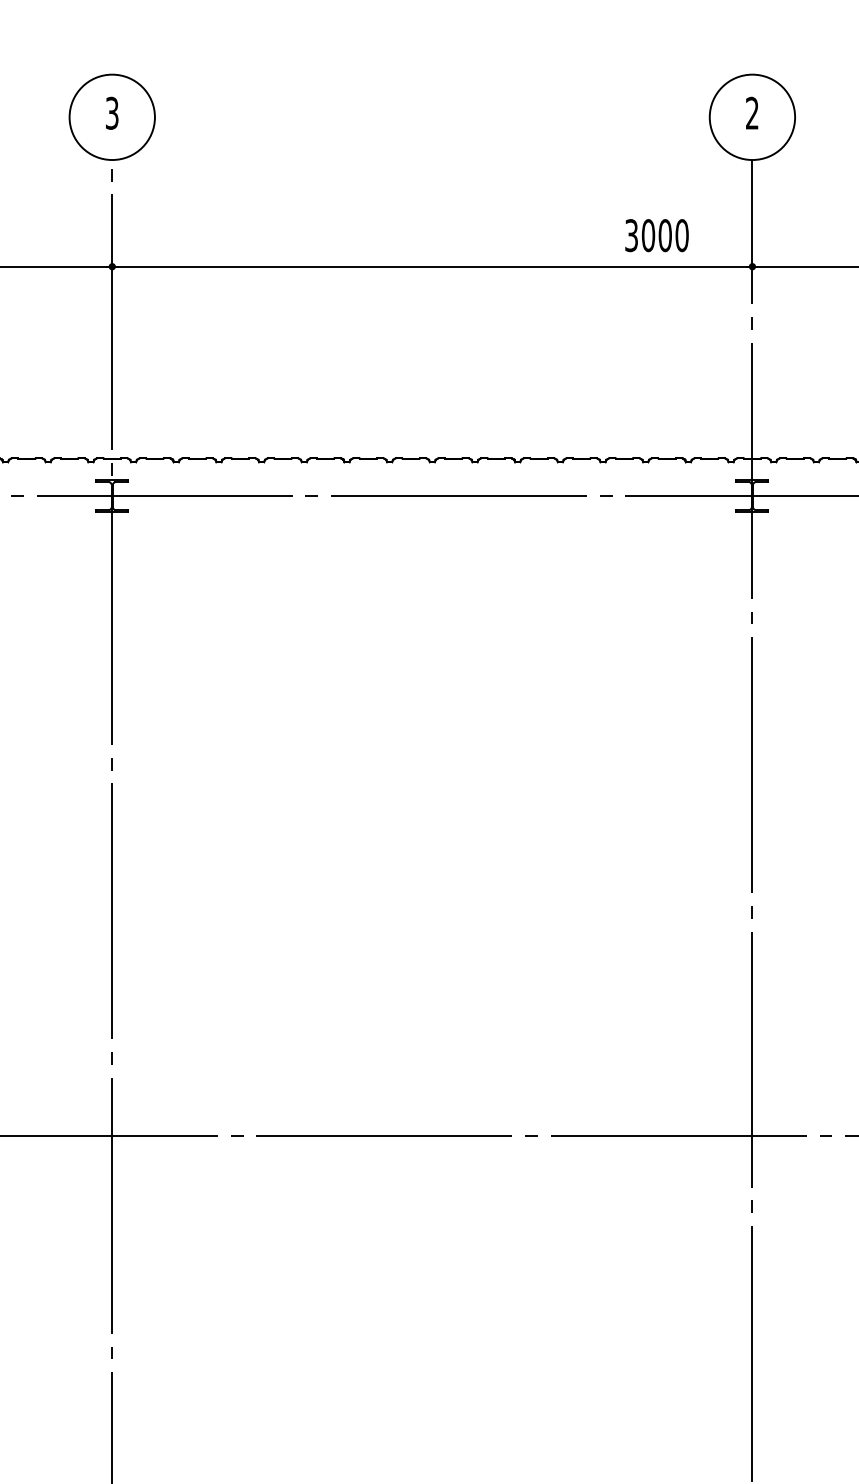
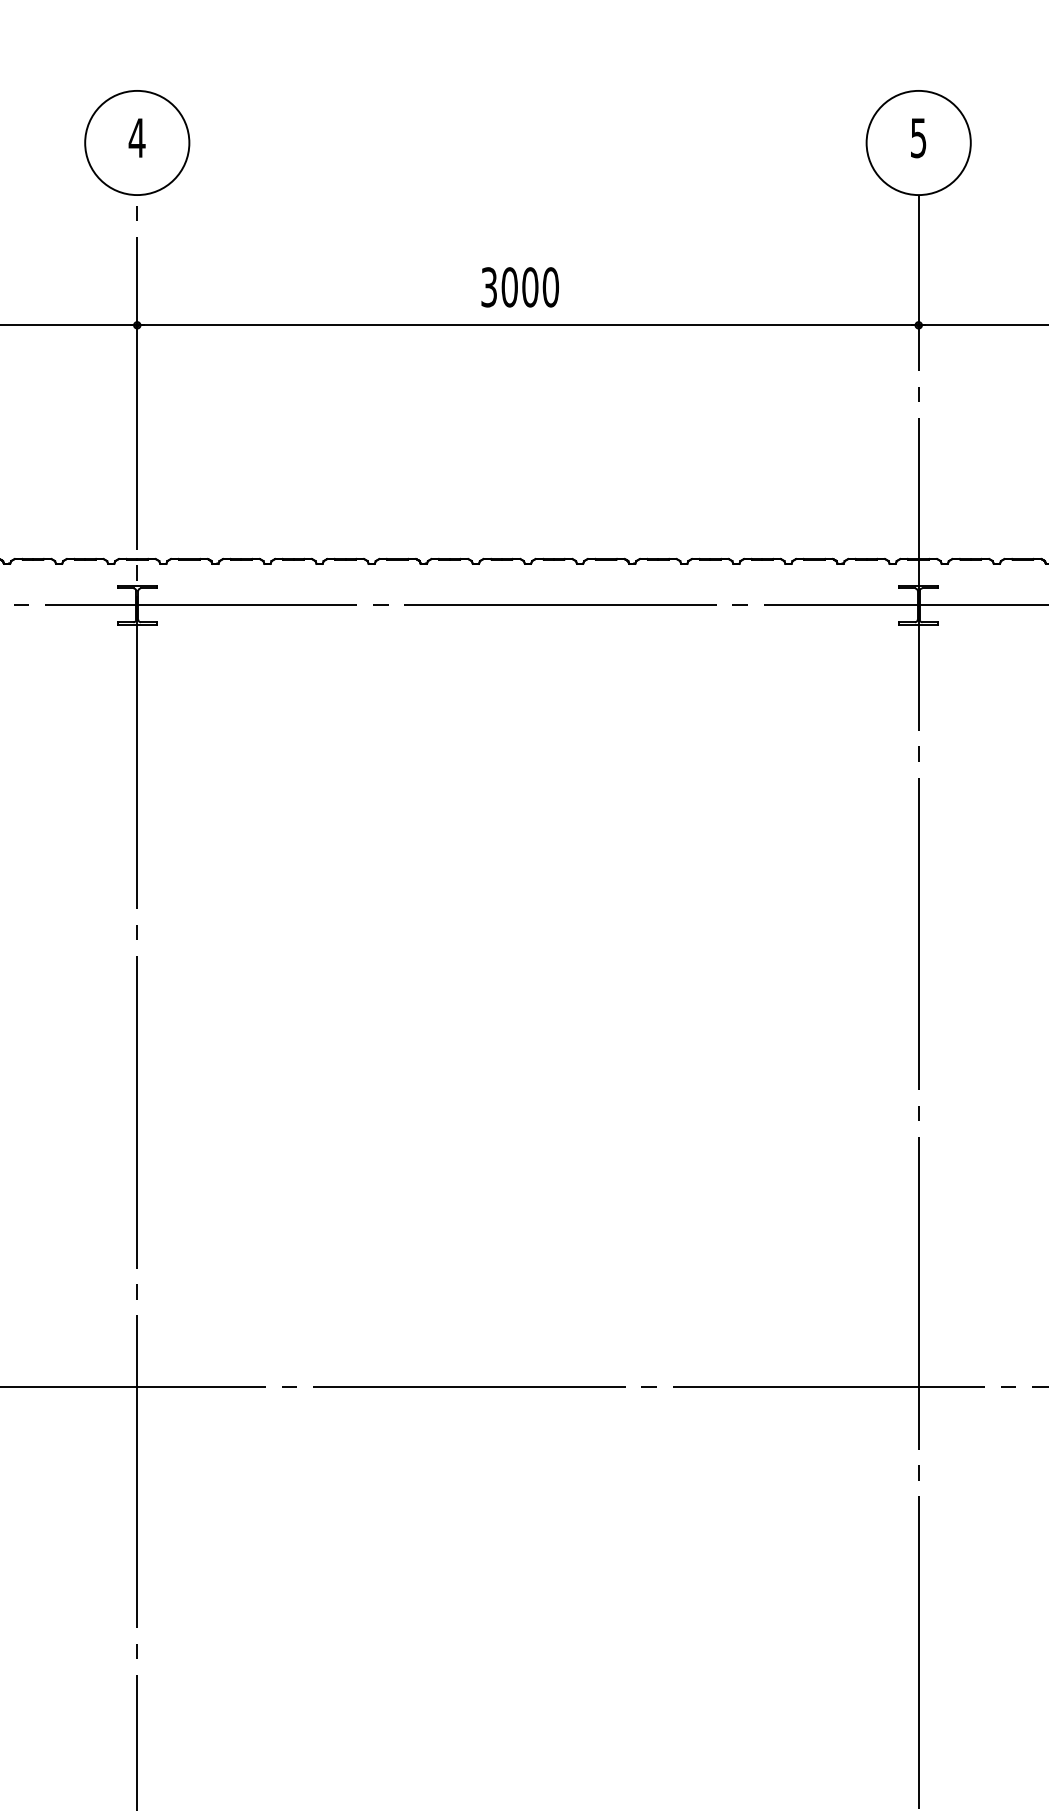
text: (111, 112) -> (136, 137), 3 -> 4
text: (752, 112) -> (918, 137), 2 -> 5
text: (656, 235) -> (519, 287), moved

